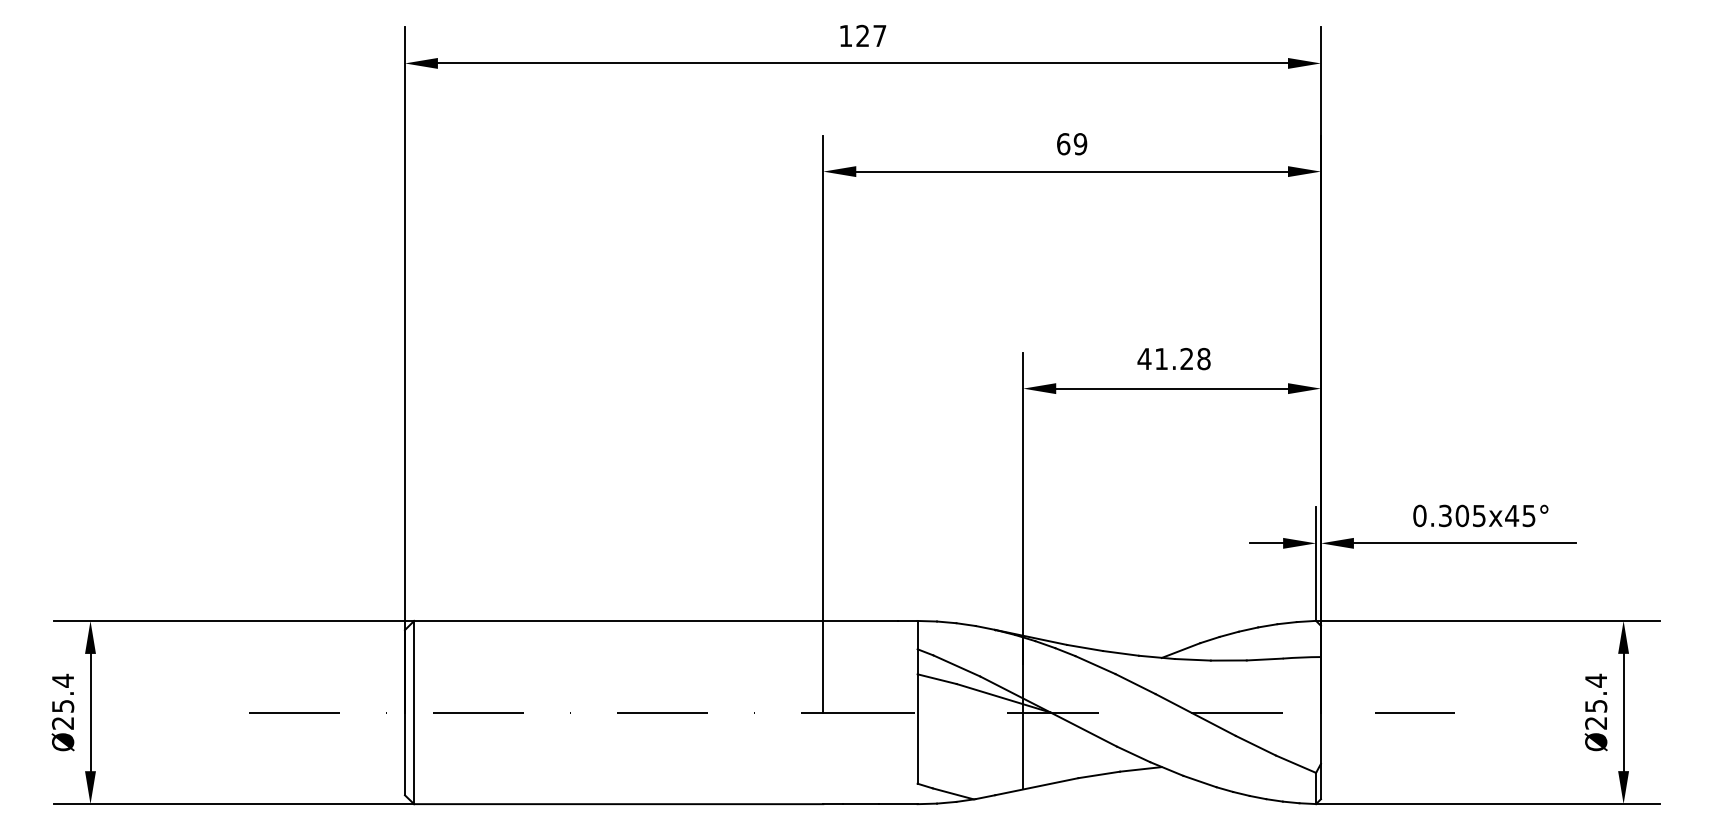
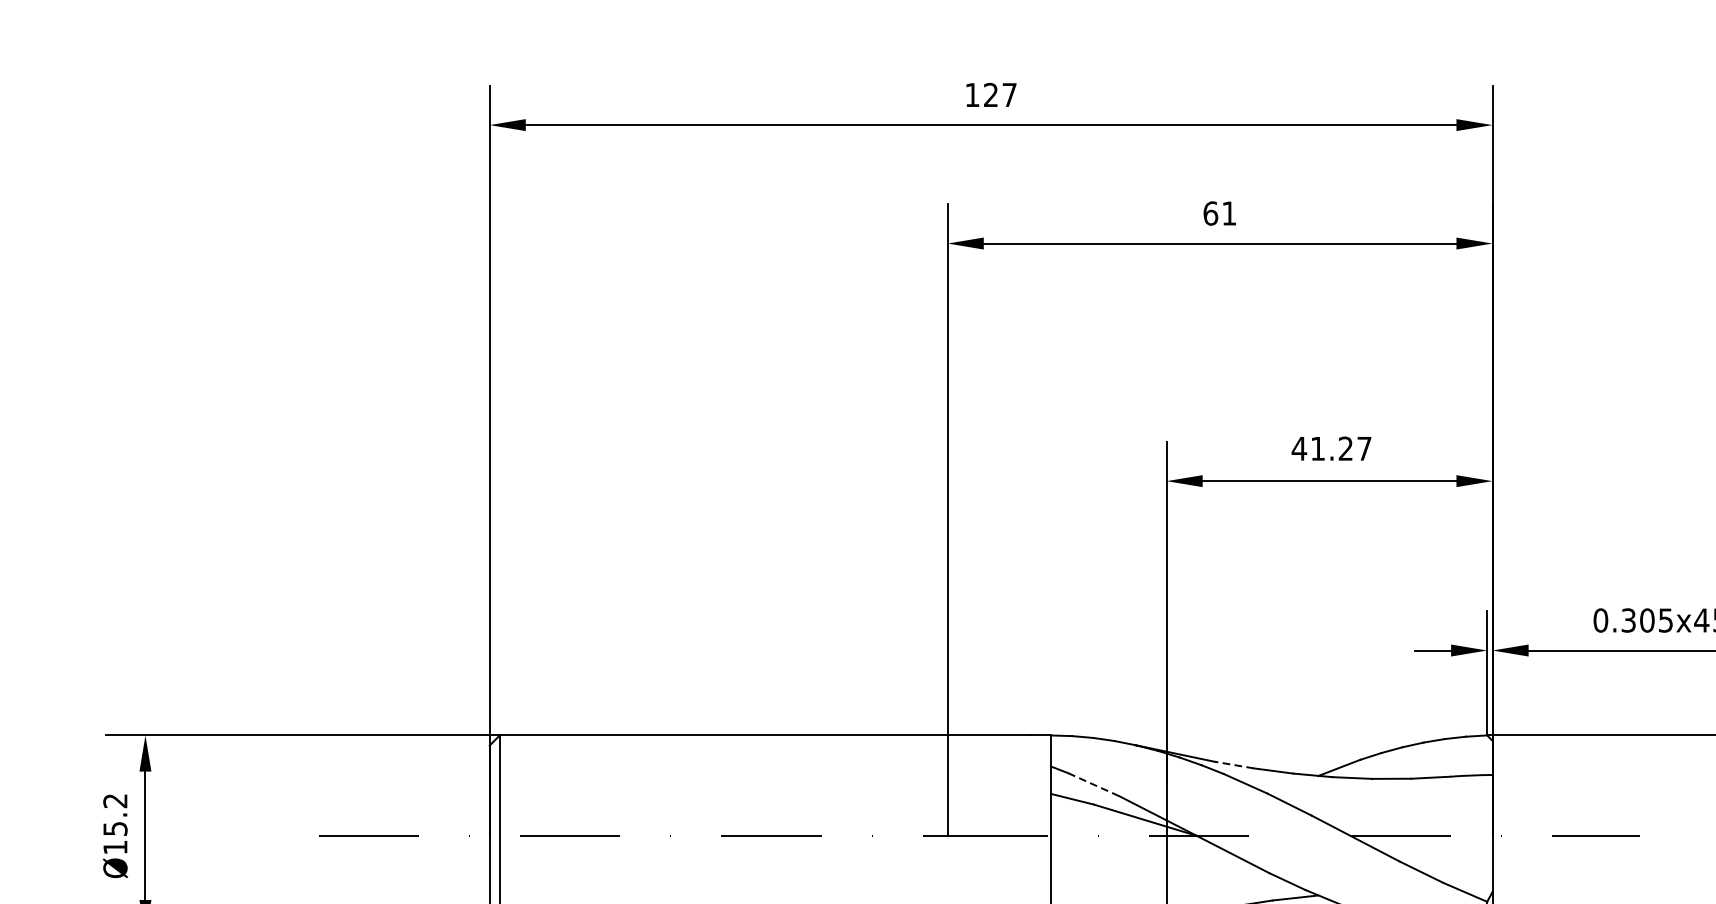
text: (1080, 144) -> (1229, 213), 69 -> 61
text: (1203, 358) -> (1363, 448), 41.28 -> 41.27
line: (1084, 647) -> (1233, 764), solid -> dashed
line: (956, 665) -> (1093, 784), solid -> dashed
text: (62, 701) -> (114, 823), Ø25.4 -> Ø15.2

